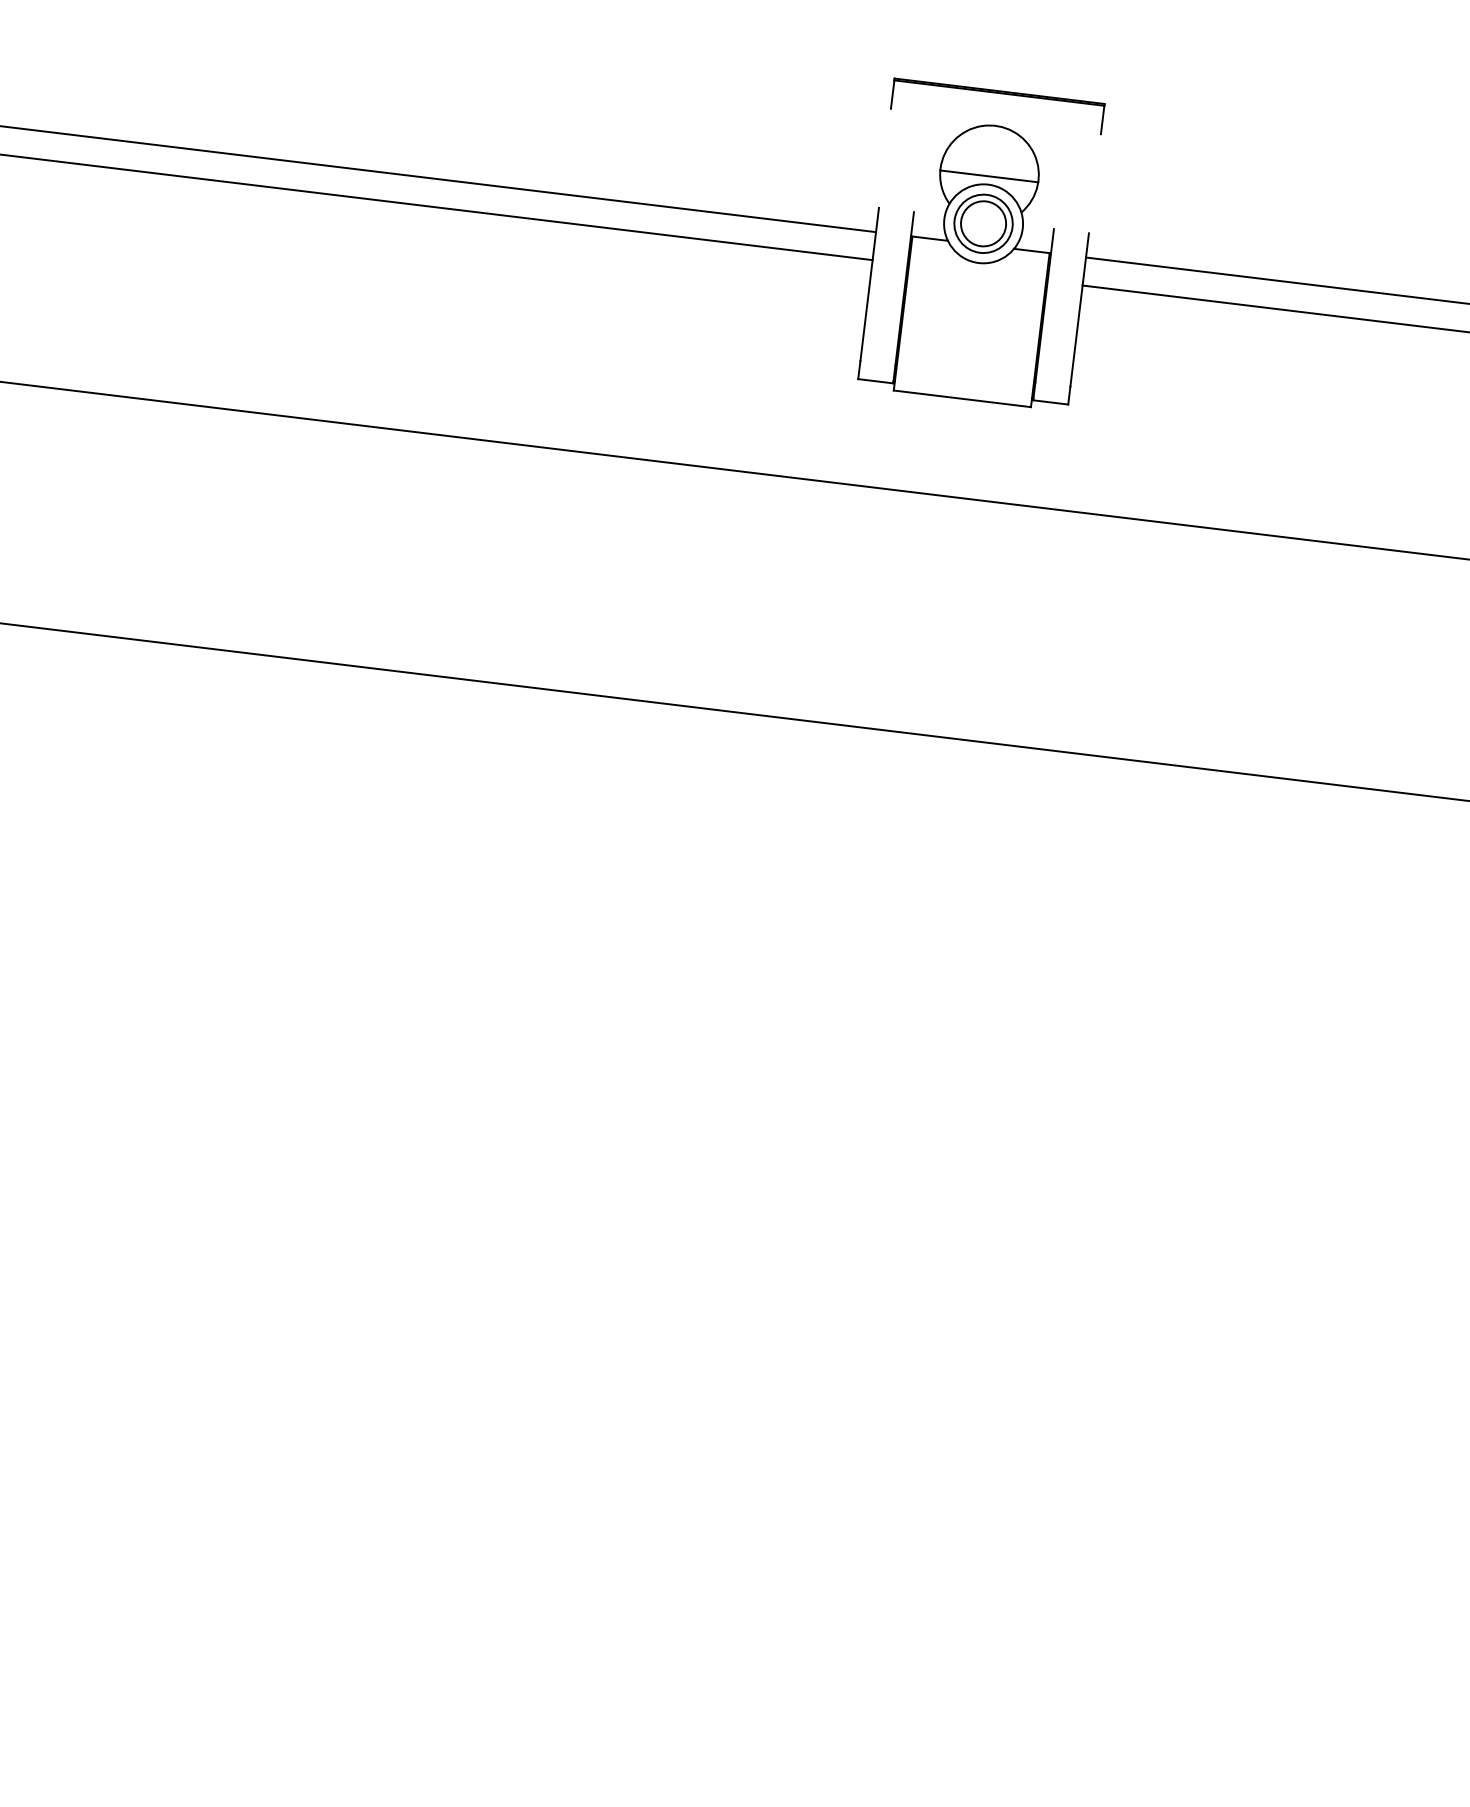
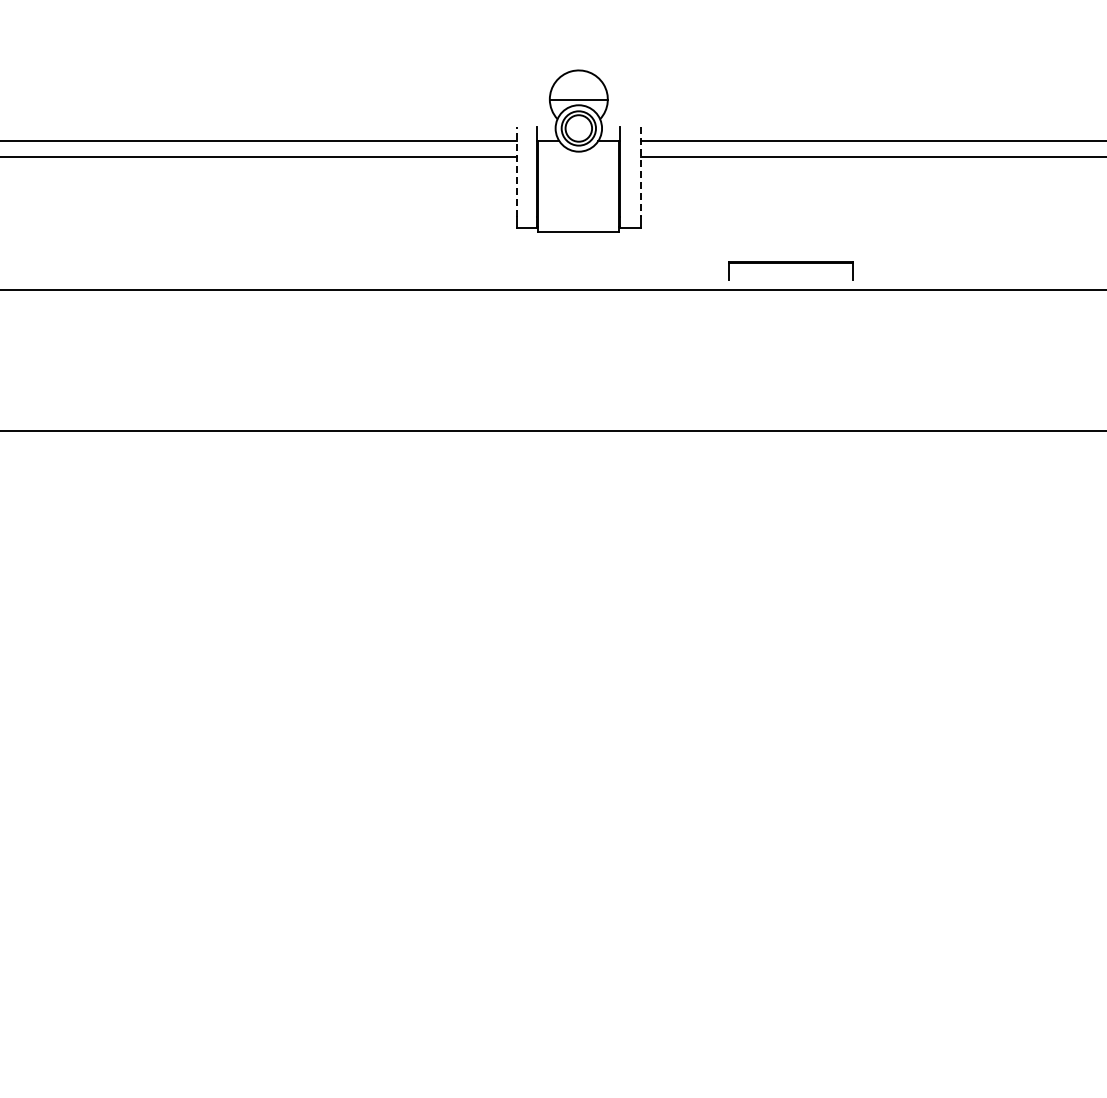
part: (998, 93) -> (790, 263), moved
line: (869, 283) -> (516, 171), solid -> dashed
line: (1080, 310) -> (641, 172), solid -> dashed

